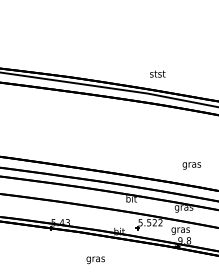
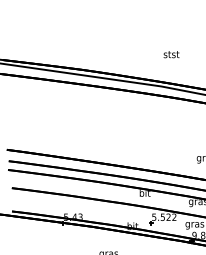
text: (157, 73) -> (171, 53), moved

